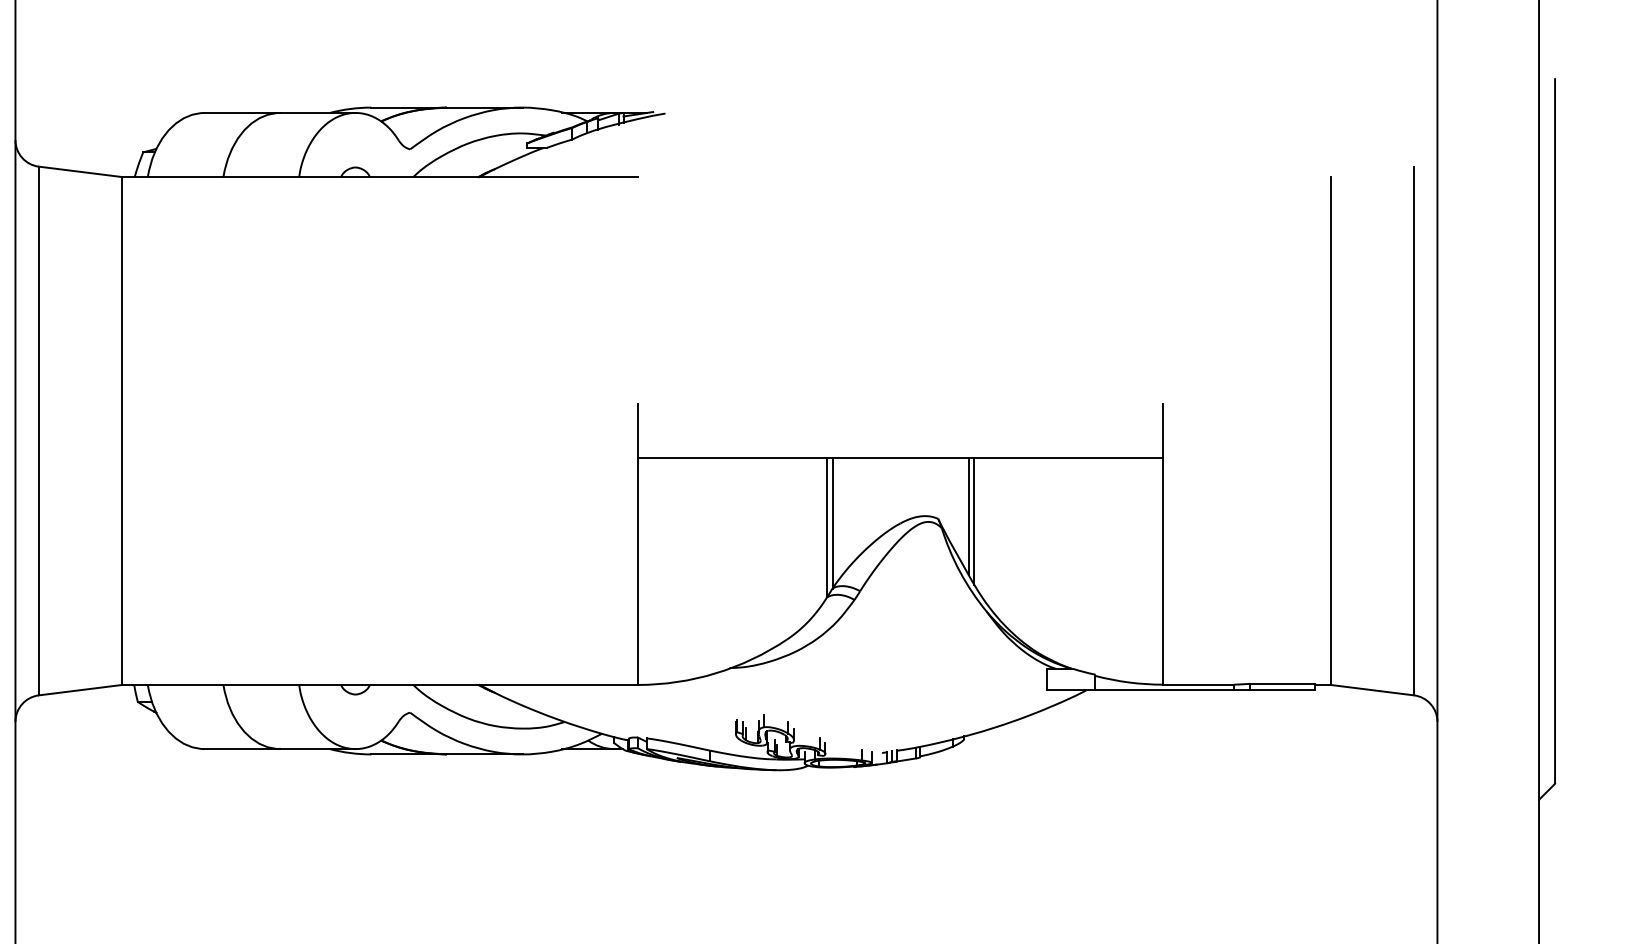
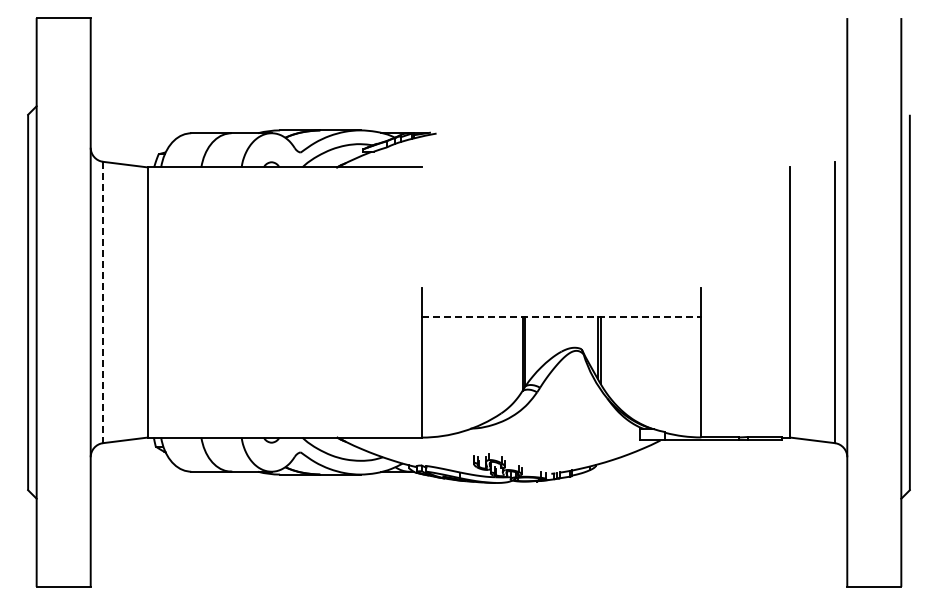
line: (39, 431) -> (103, 302), solid -> dashed
line: (900, 457) -> (561, 316), solid -> dashed

